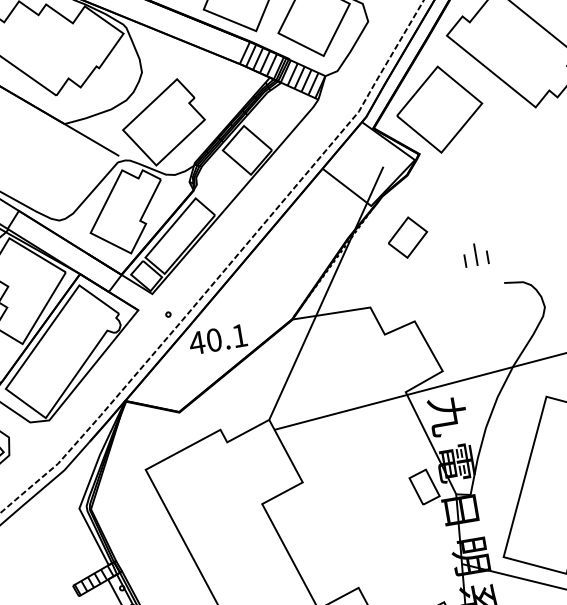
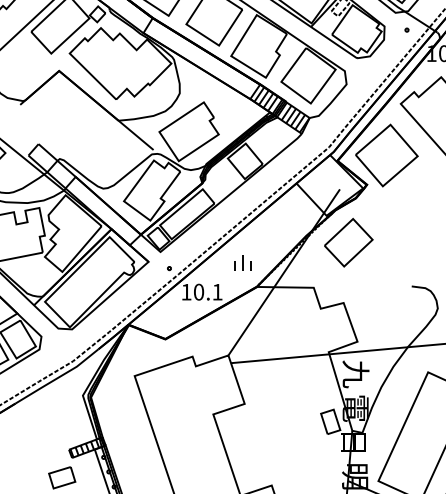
part: (407, 237) -> (348, 242), size x1.67
part: (474, 254) -> (242, 262), moved
text: (197, 343) -> (186, 292), 40.1 -> 10.1

